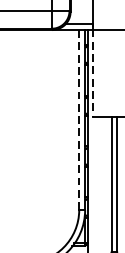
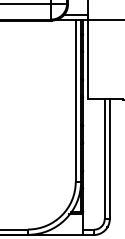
line: (93, 74) -> (88, 60), dashed -> solid
line: (78, 120) -> (75, 101), dashed -> solid

